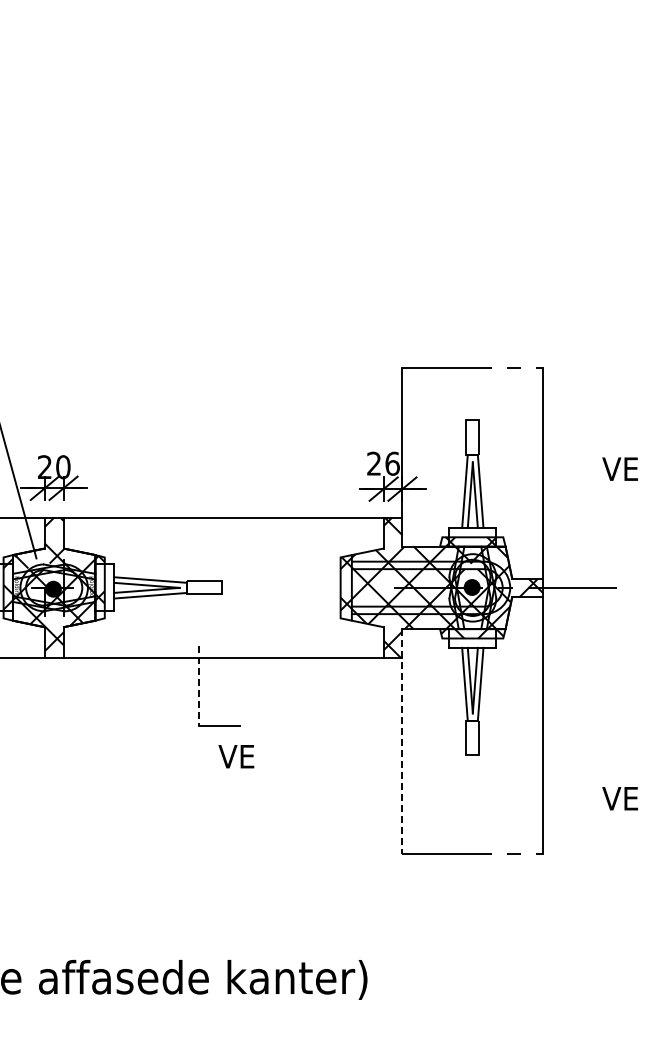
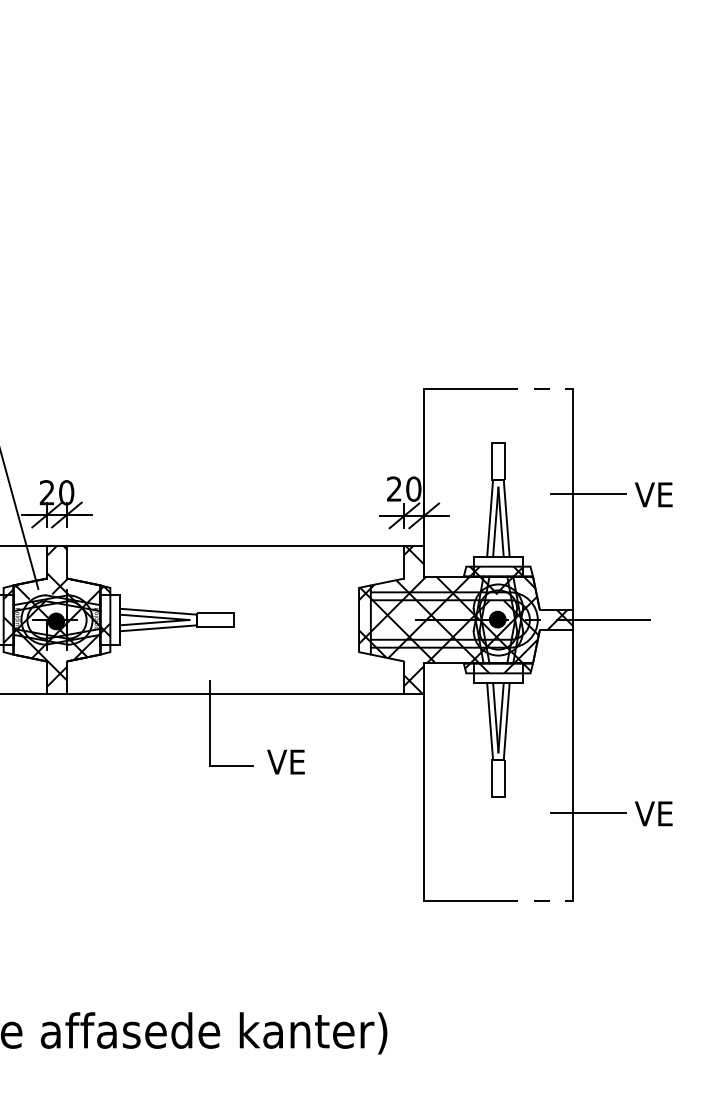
text: (392, 463) -> (413, 488), 26 -> 20
line: (558, 468) -> (588, 494), added
line: (199, 686) -> (210, 723), dashed -> solid
line: (402, 741) -> (424, 781), dashed -> solid
text: (236, 756) -> (286, 761), moved
line: (558, 771) -> (588, 813), added
text: (619, 798) -> (653, 813), moved

